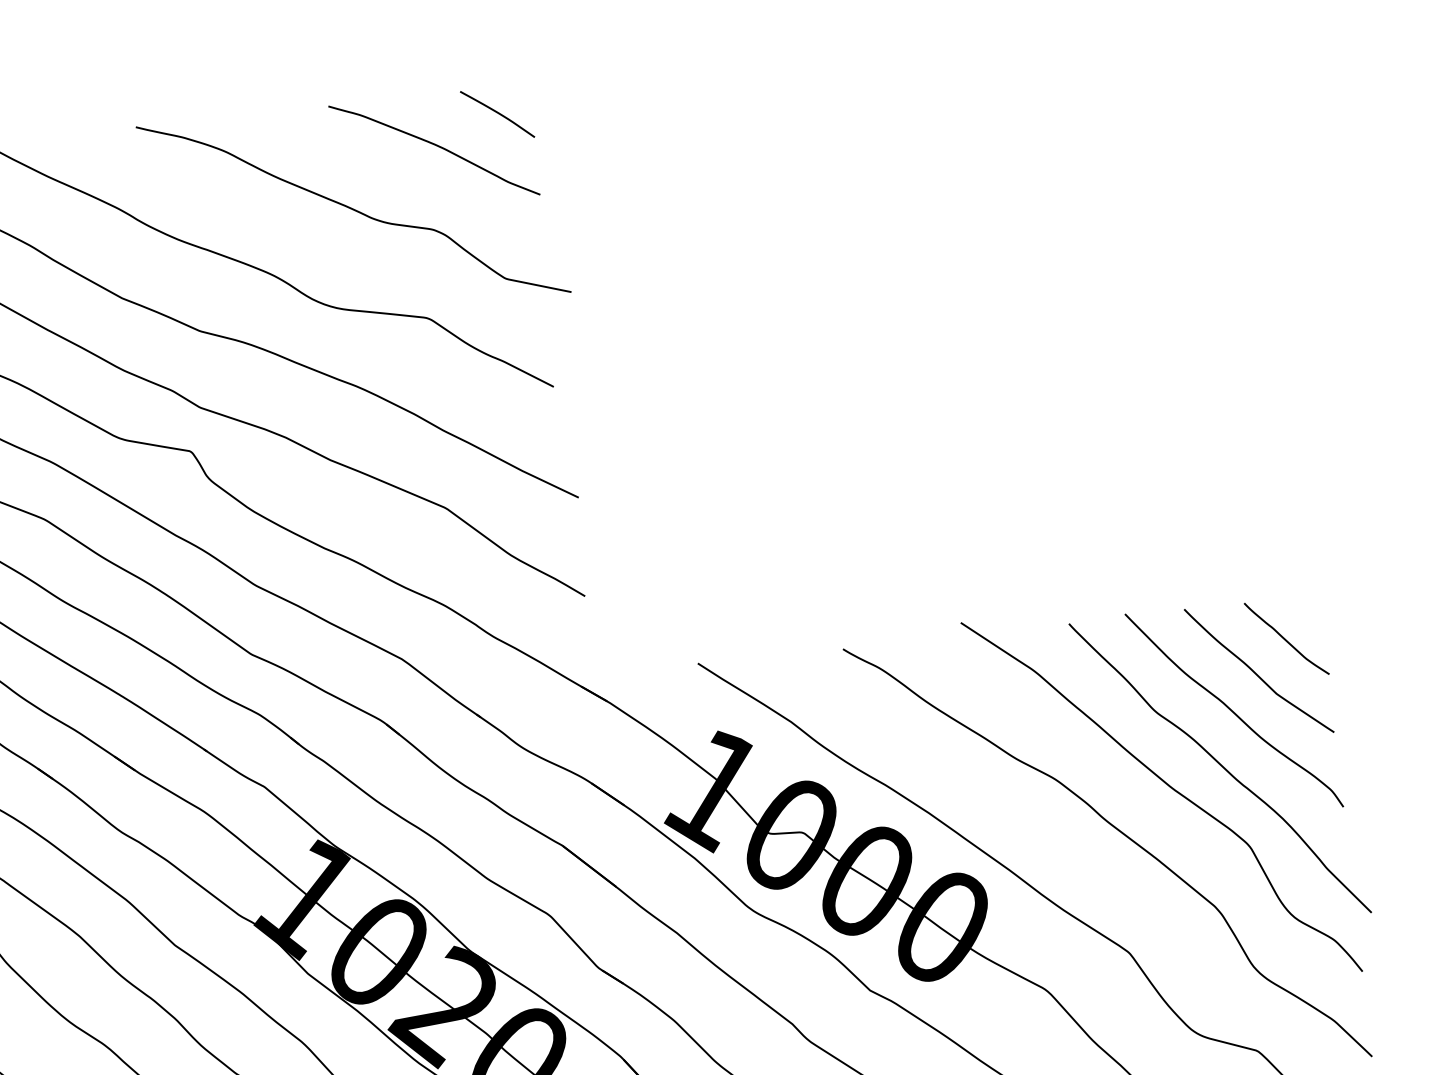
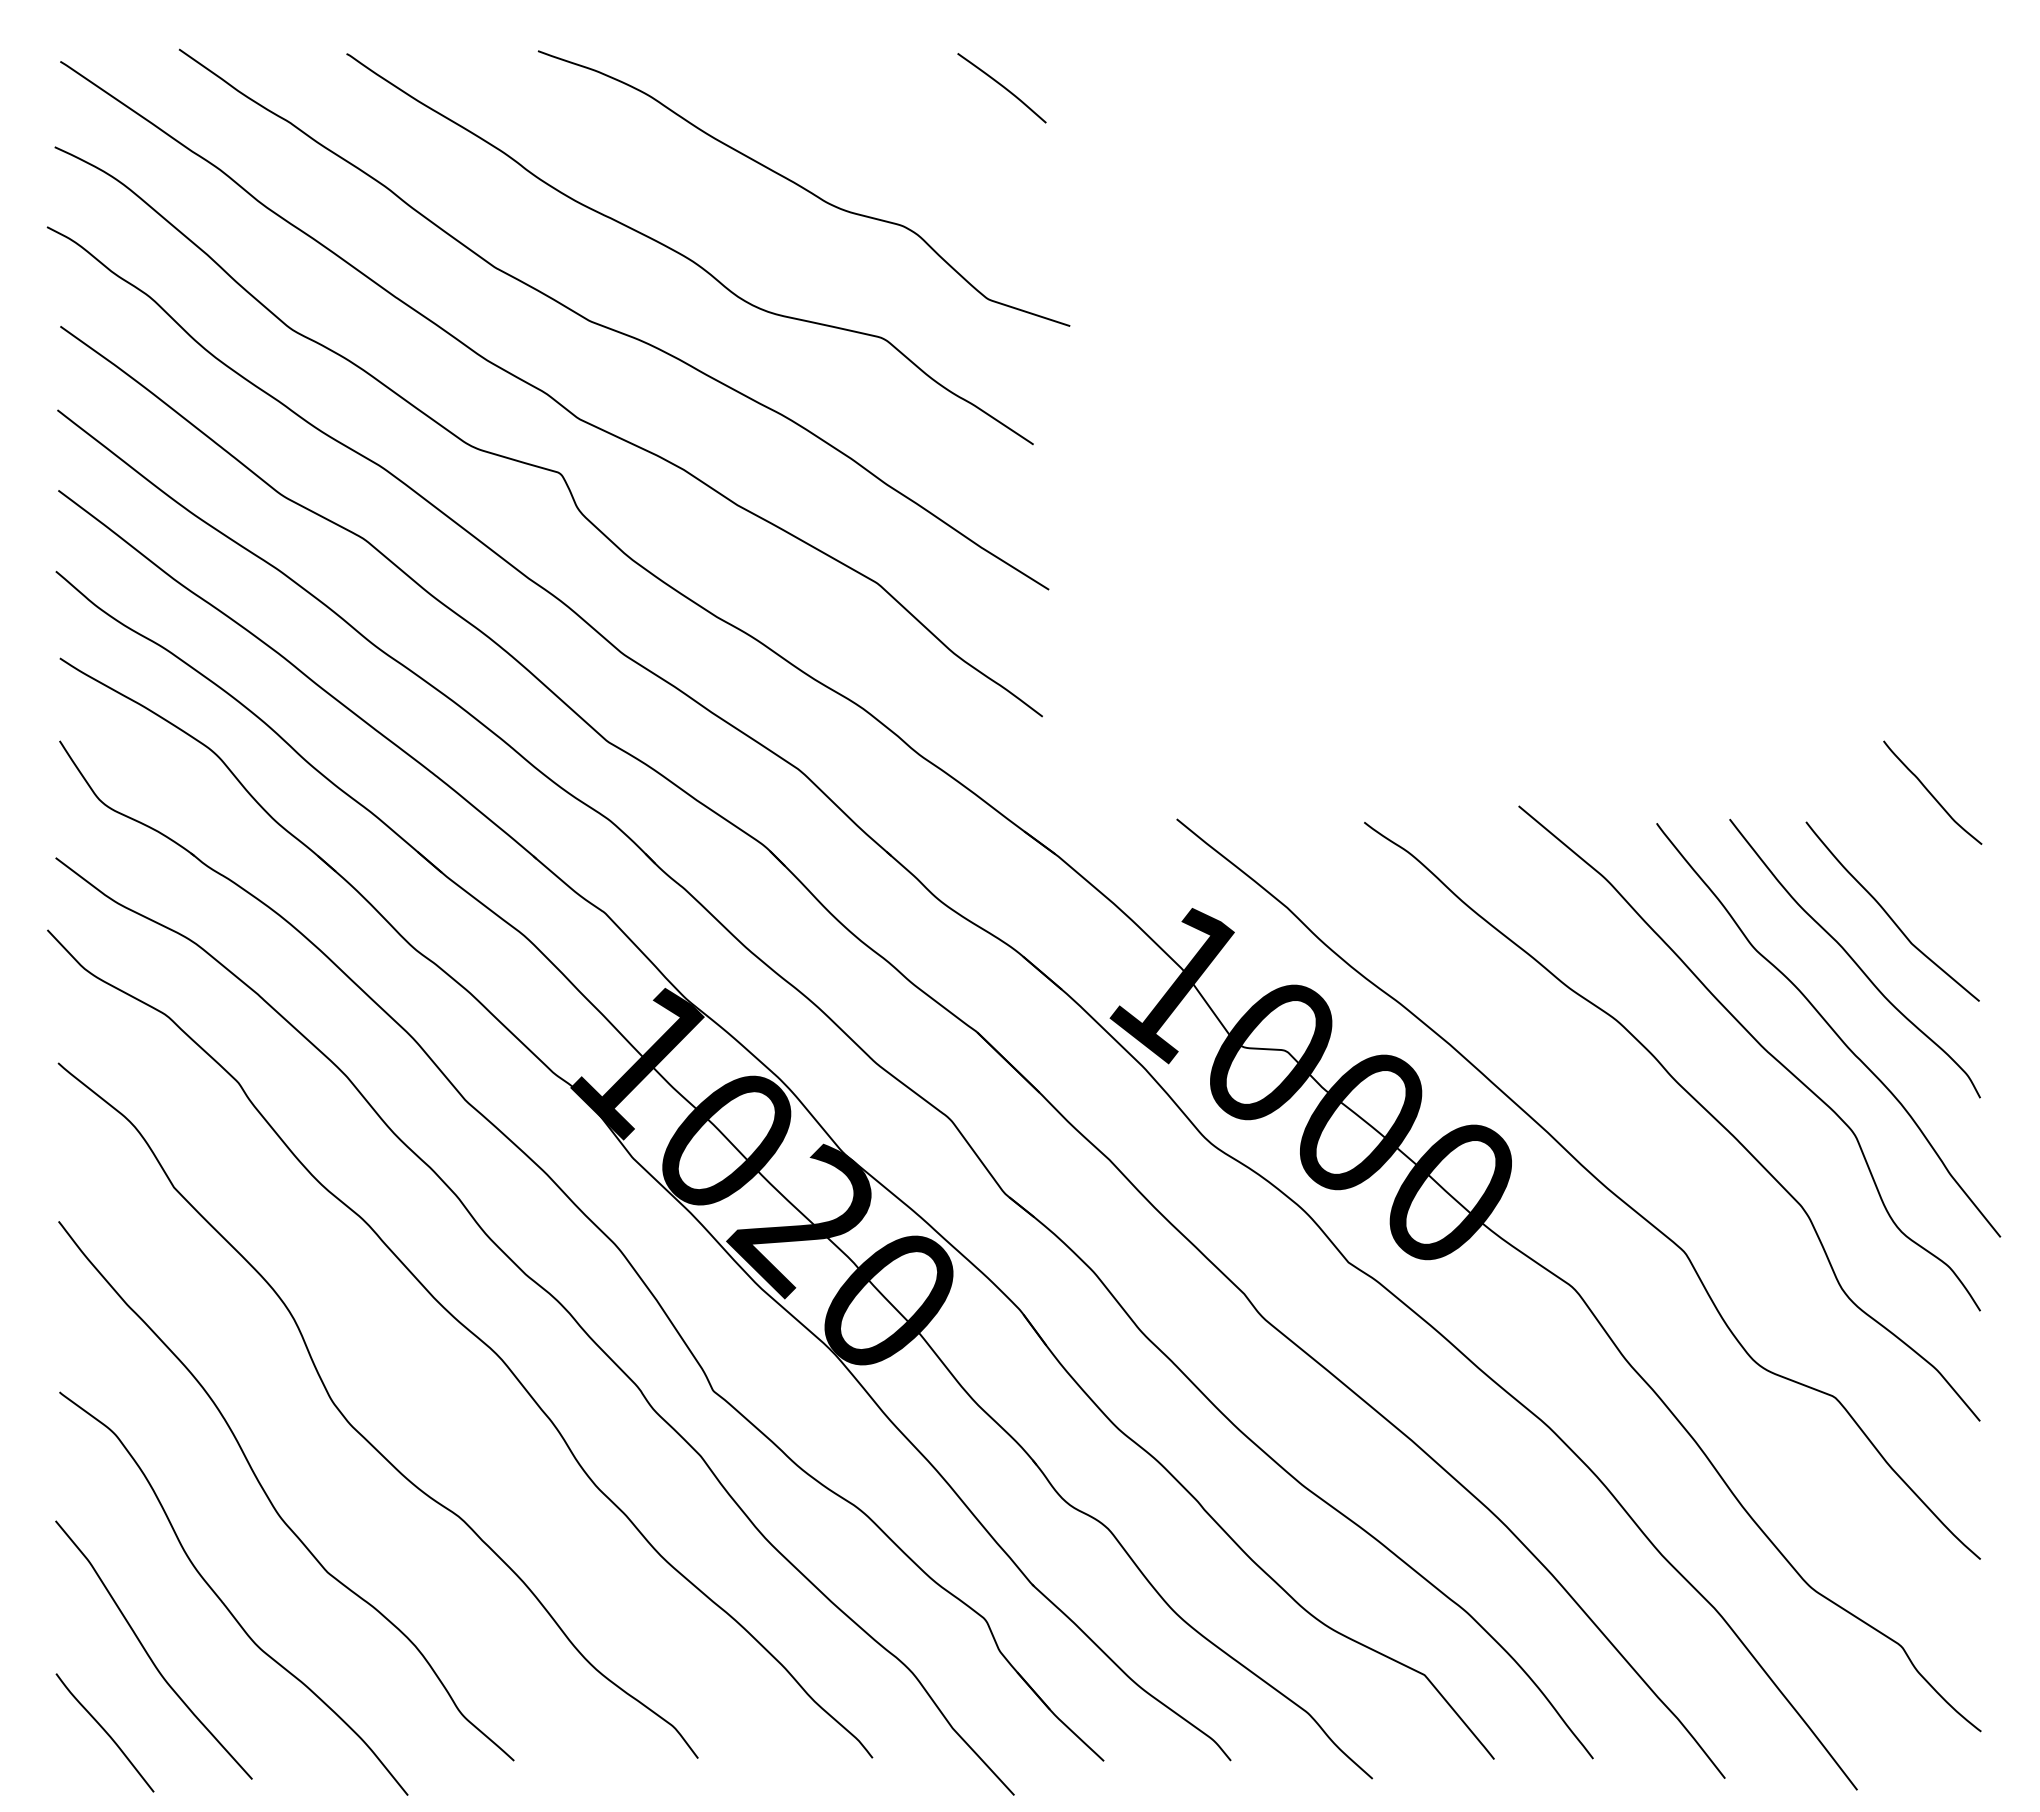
curve: (435, 146) -> (918, 119), removed
curve: (1285, 639) -> (1931, 793), moved

